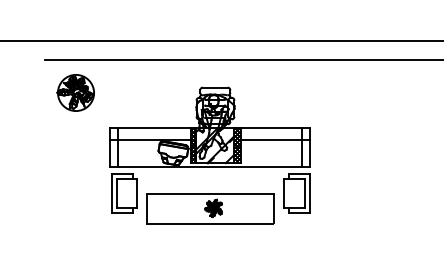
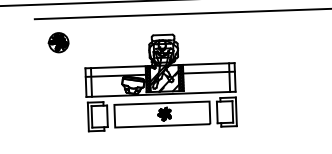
part: (75, 92) -> (58, 42), size x0.71
part: (210, 208) -> (162, 114), moved

